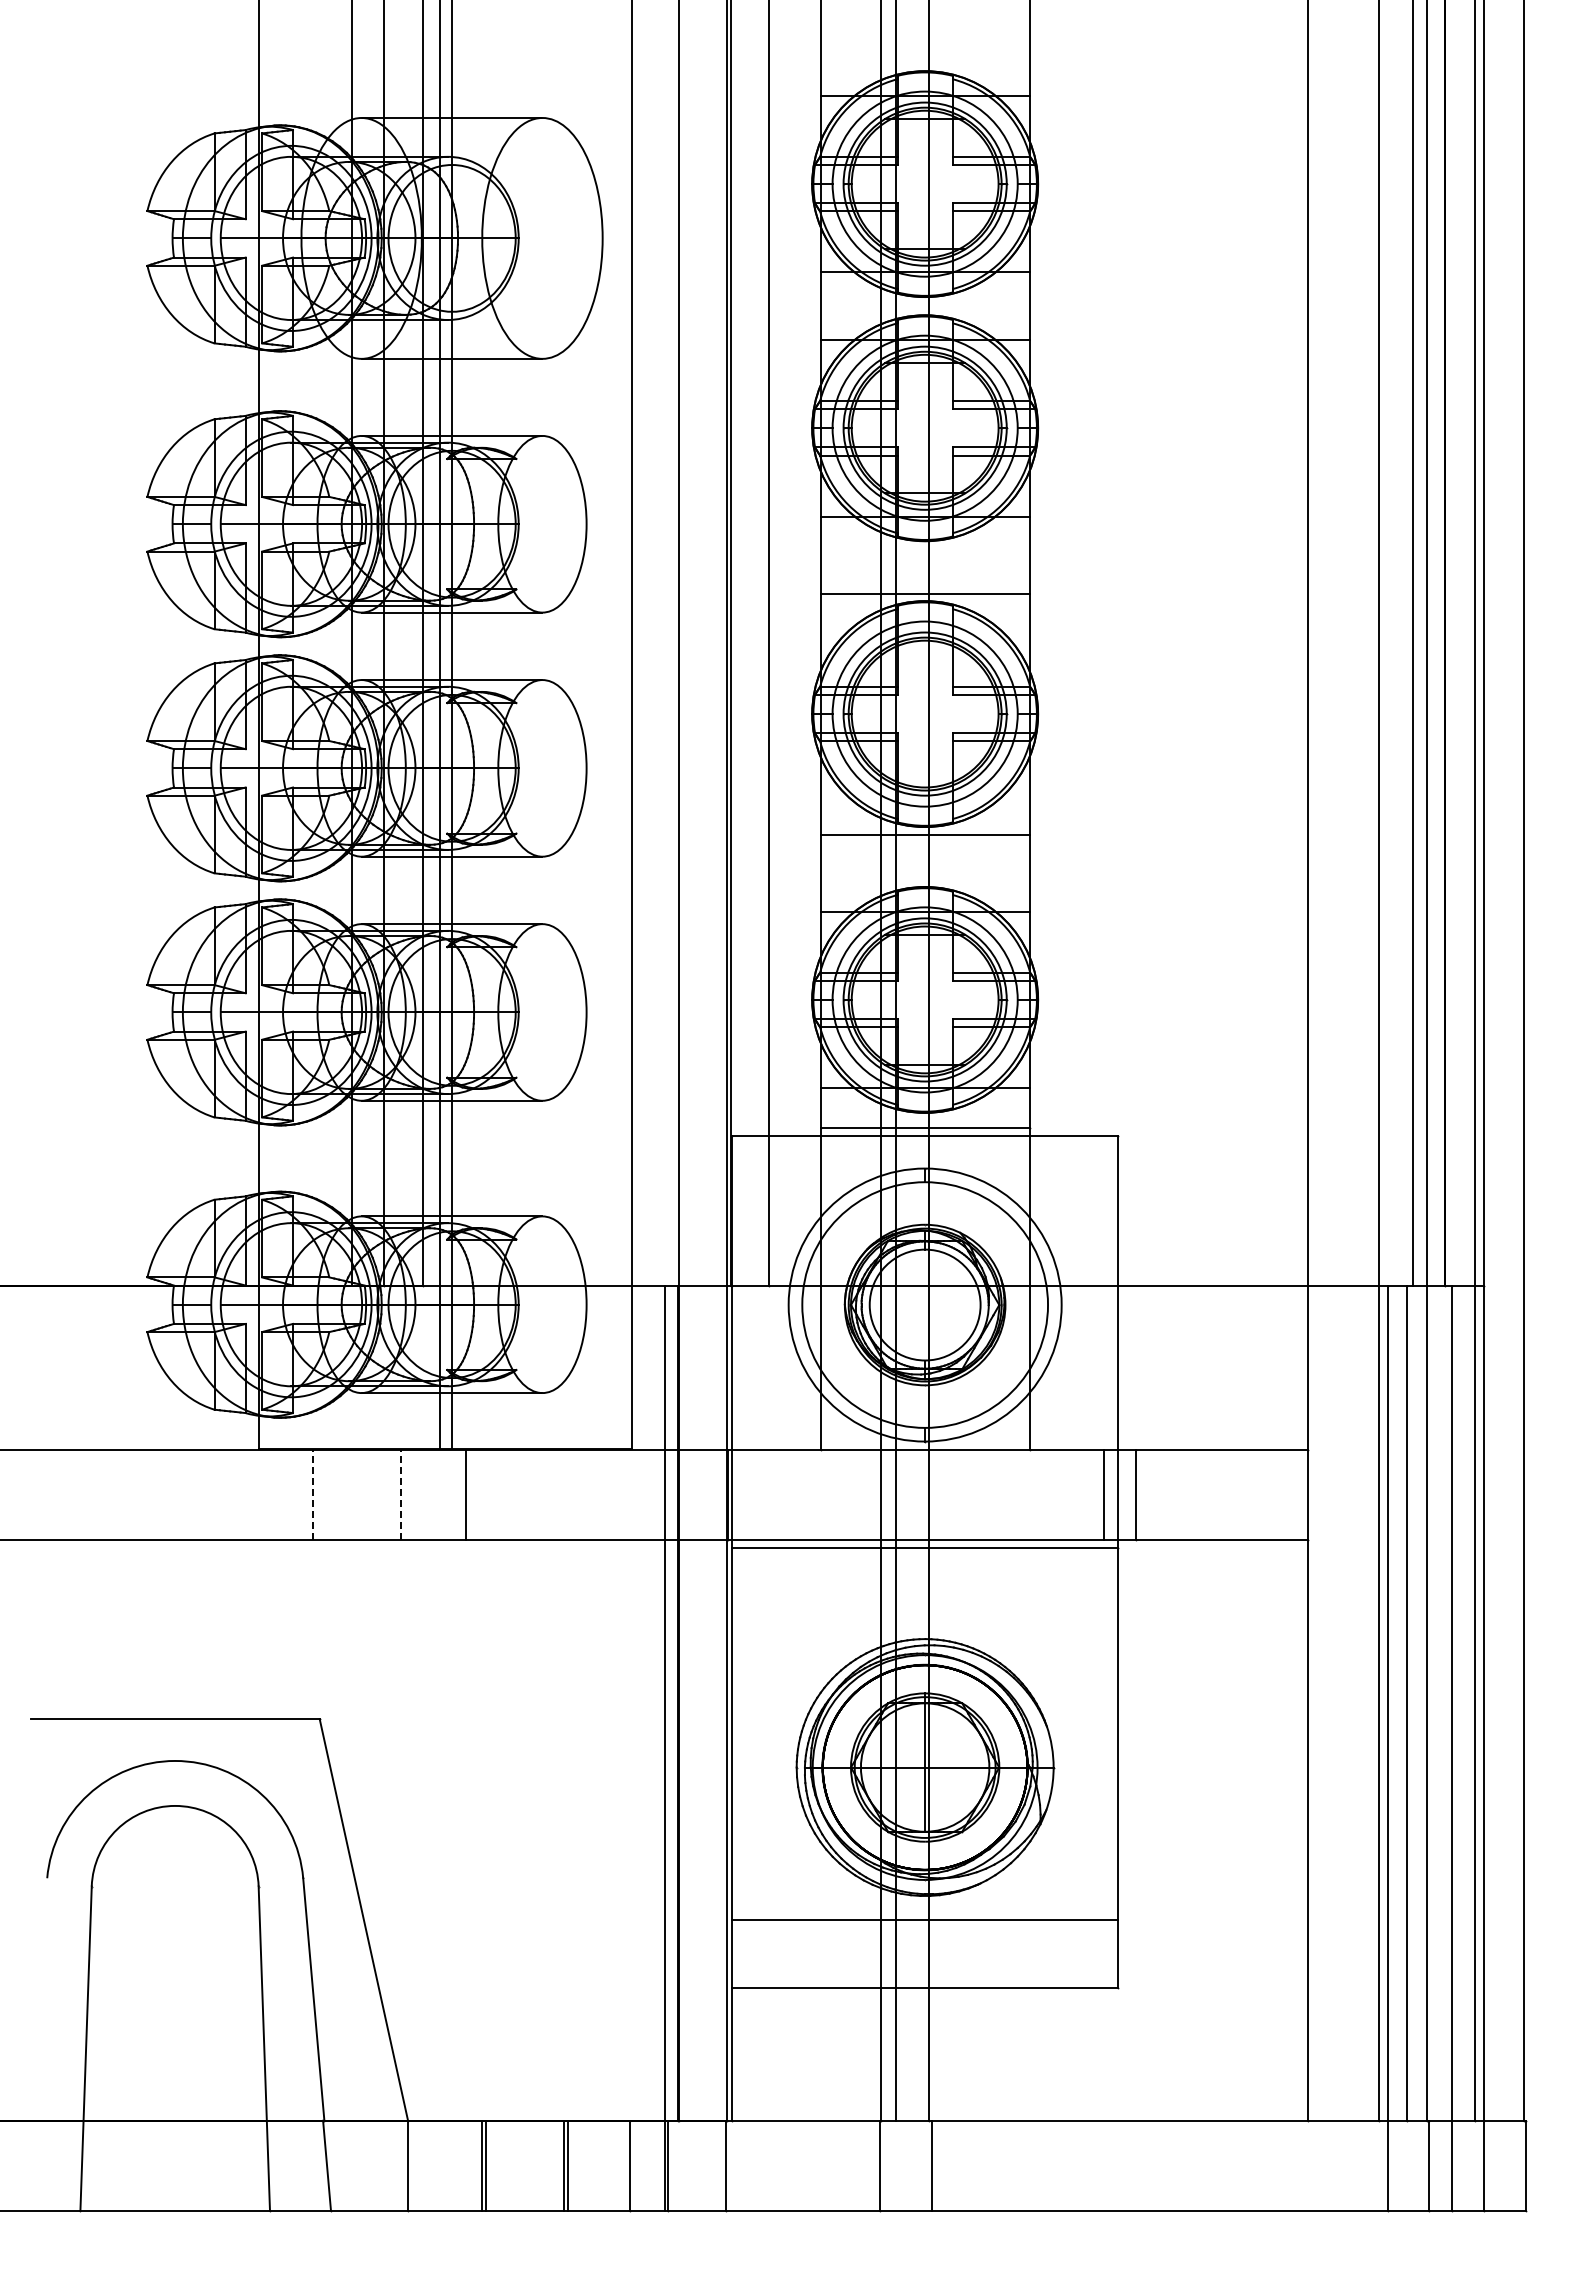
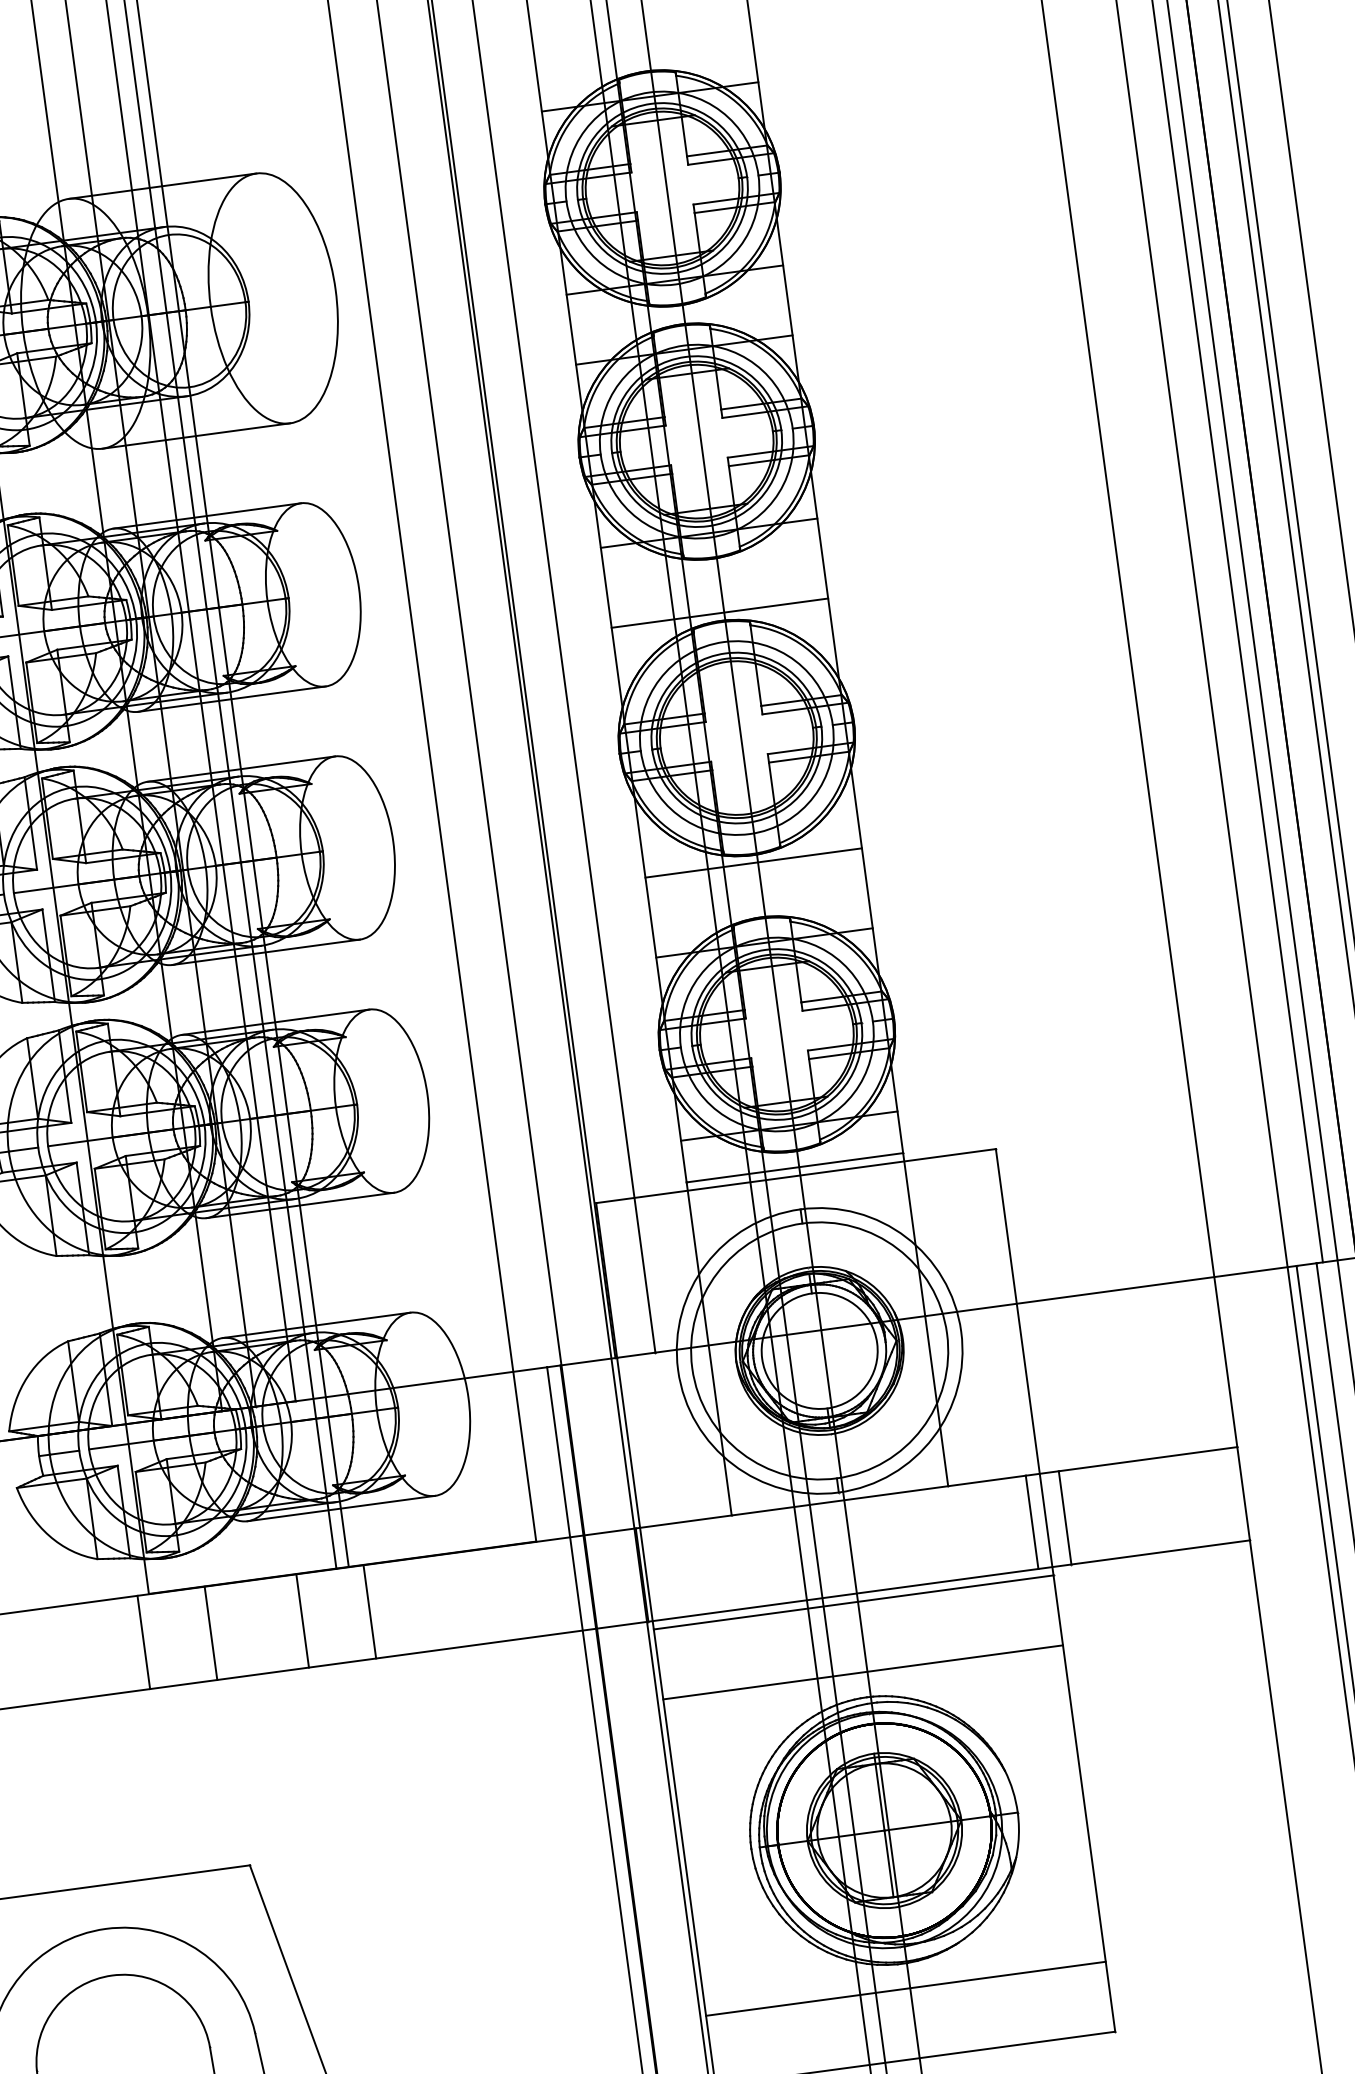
line: (247, 1494) -> (143, 1642), added
line: (312, 1494) -> (210, 1633), dashed -> solid
line: (401, 1494) -> (303, 1620), dashed -> solid
line: (924, 1615) -> (862, 1672), added

